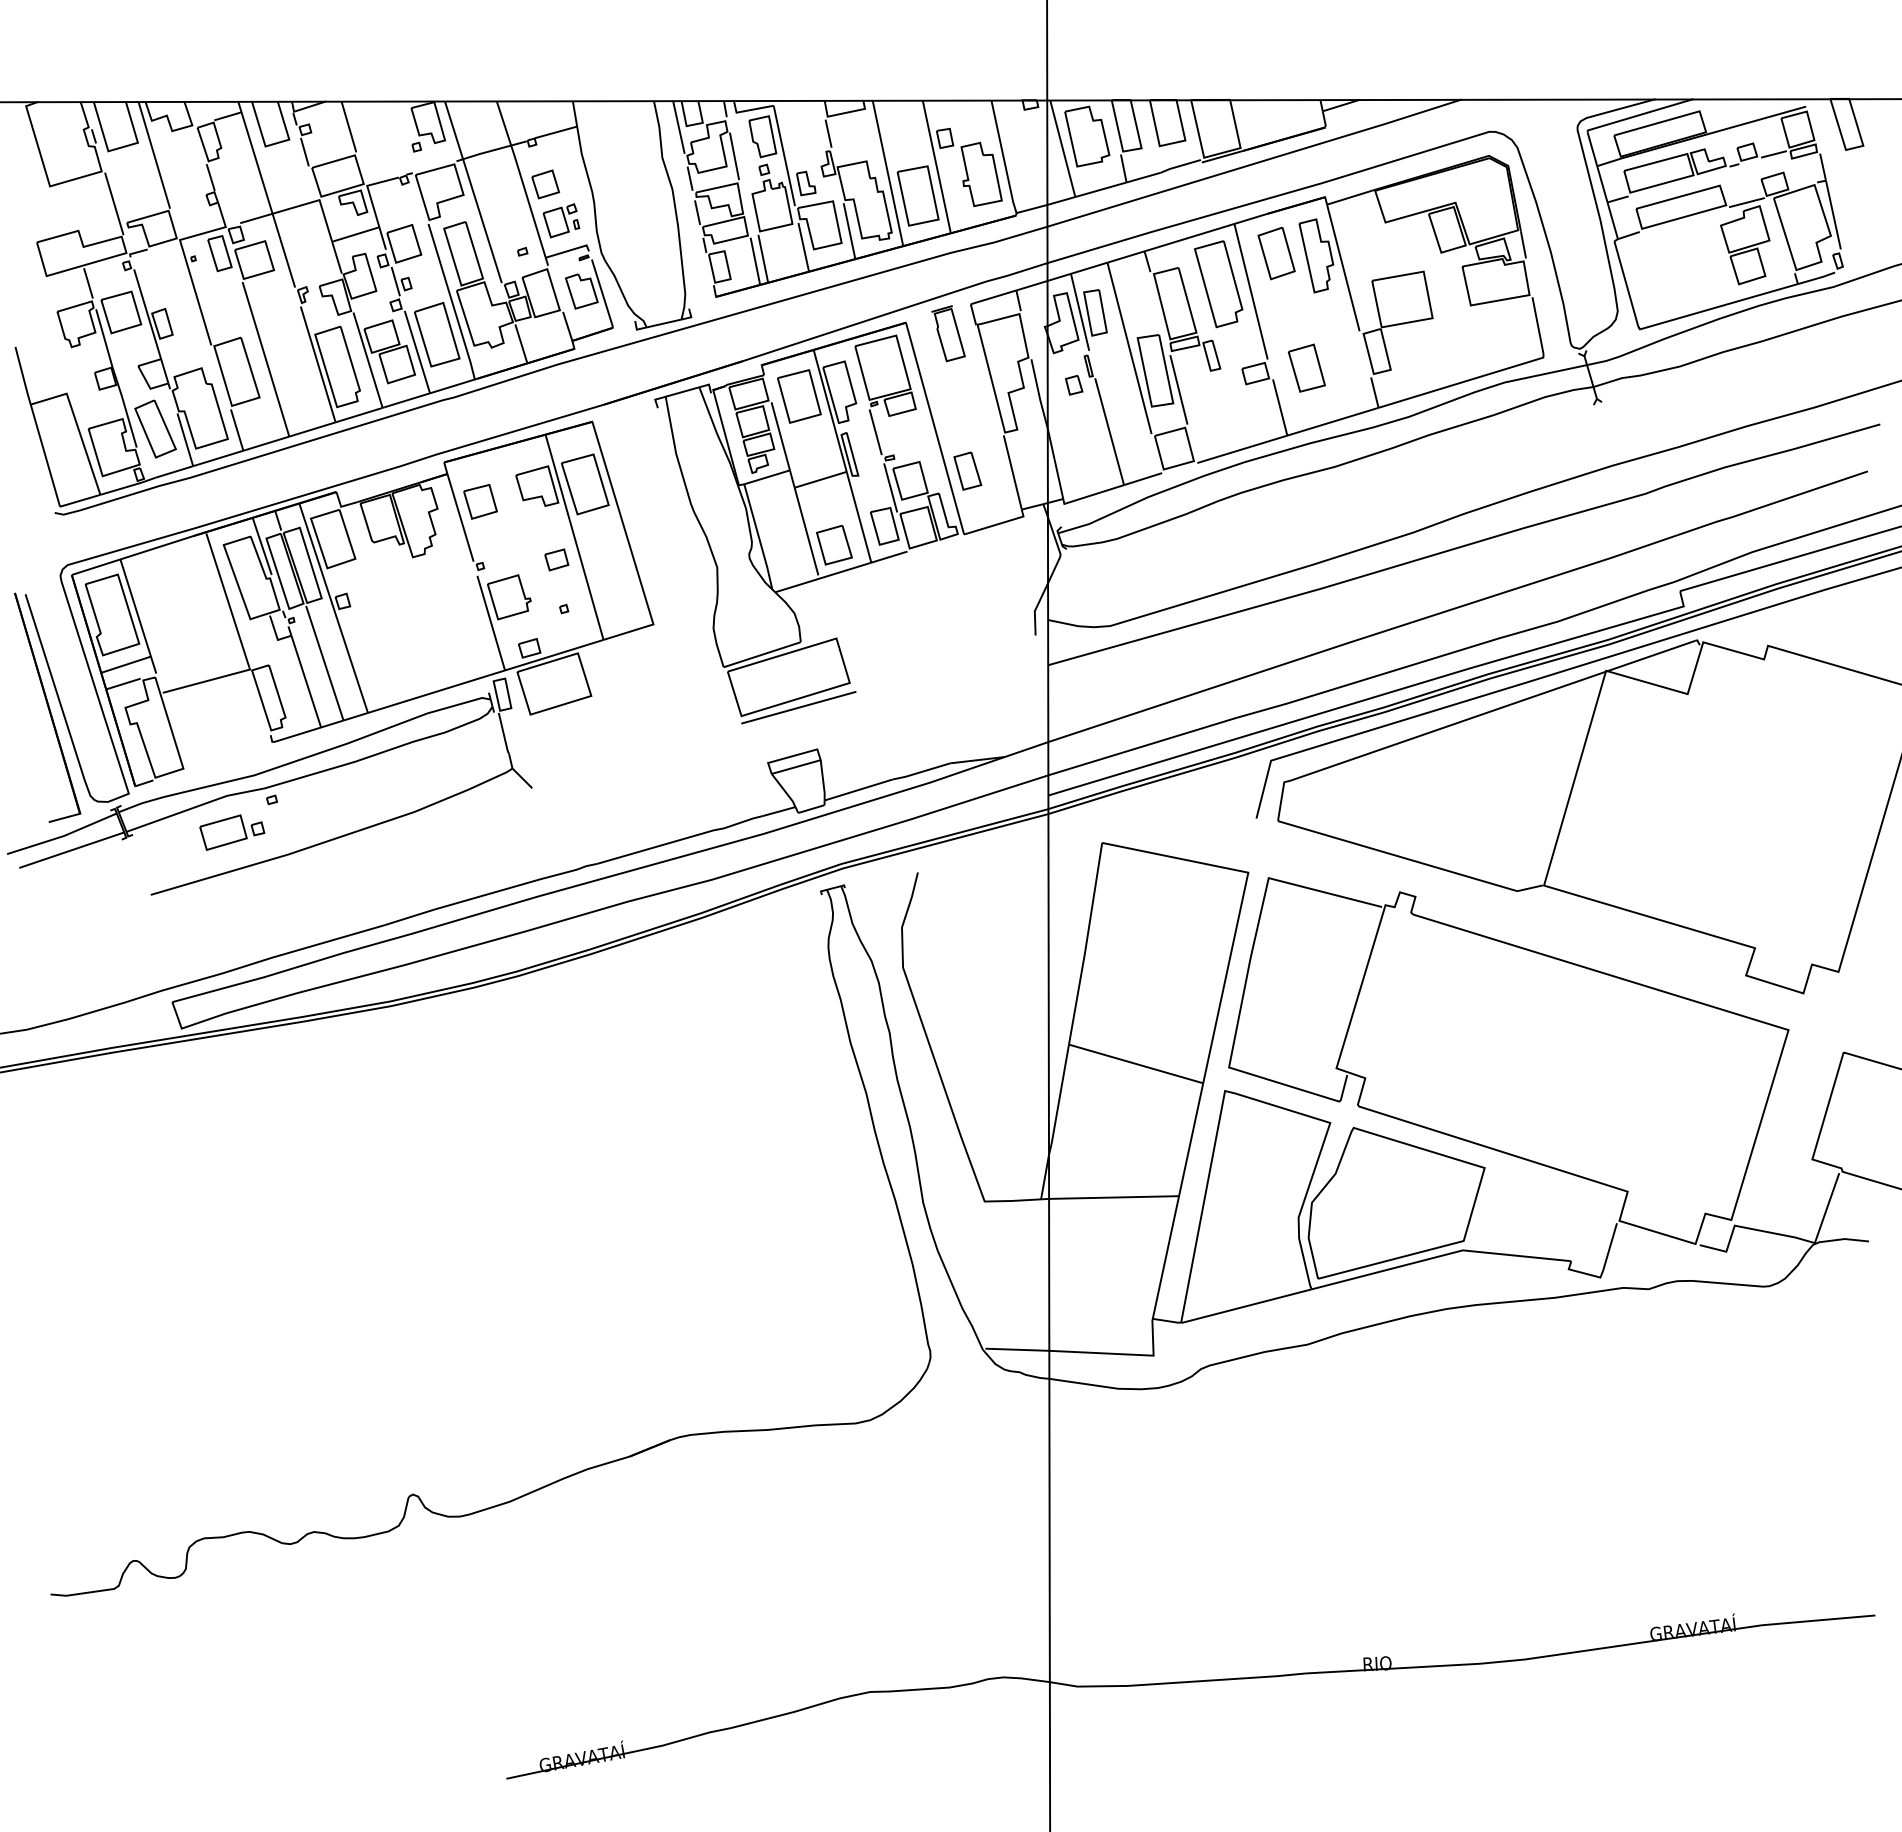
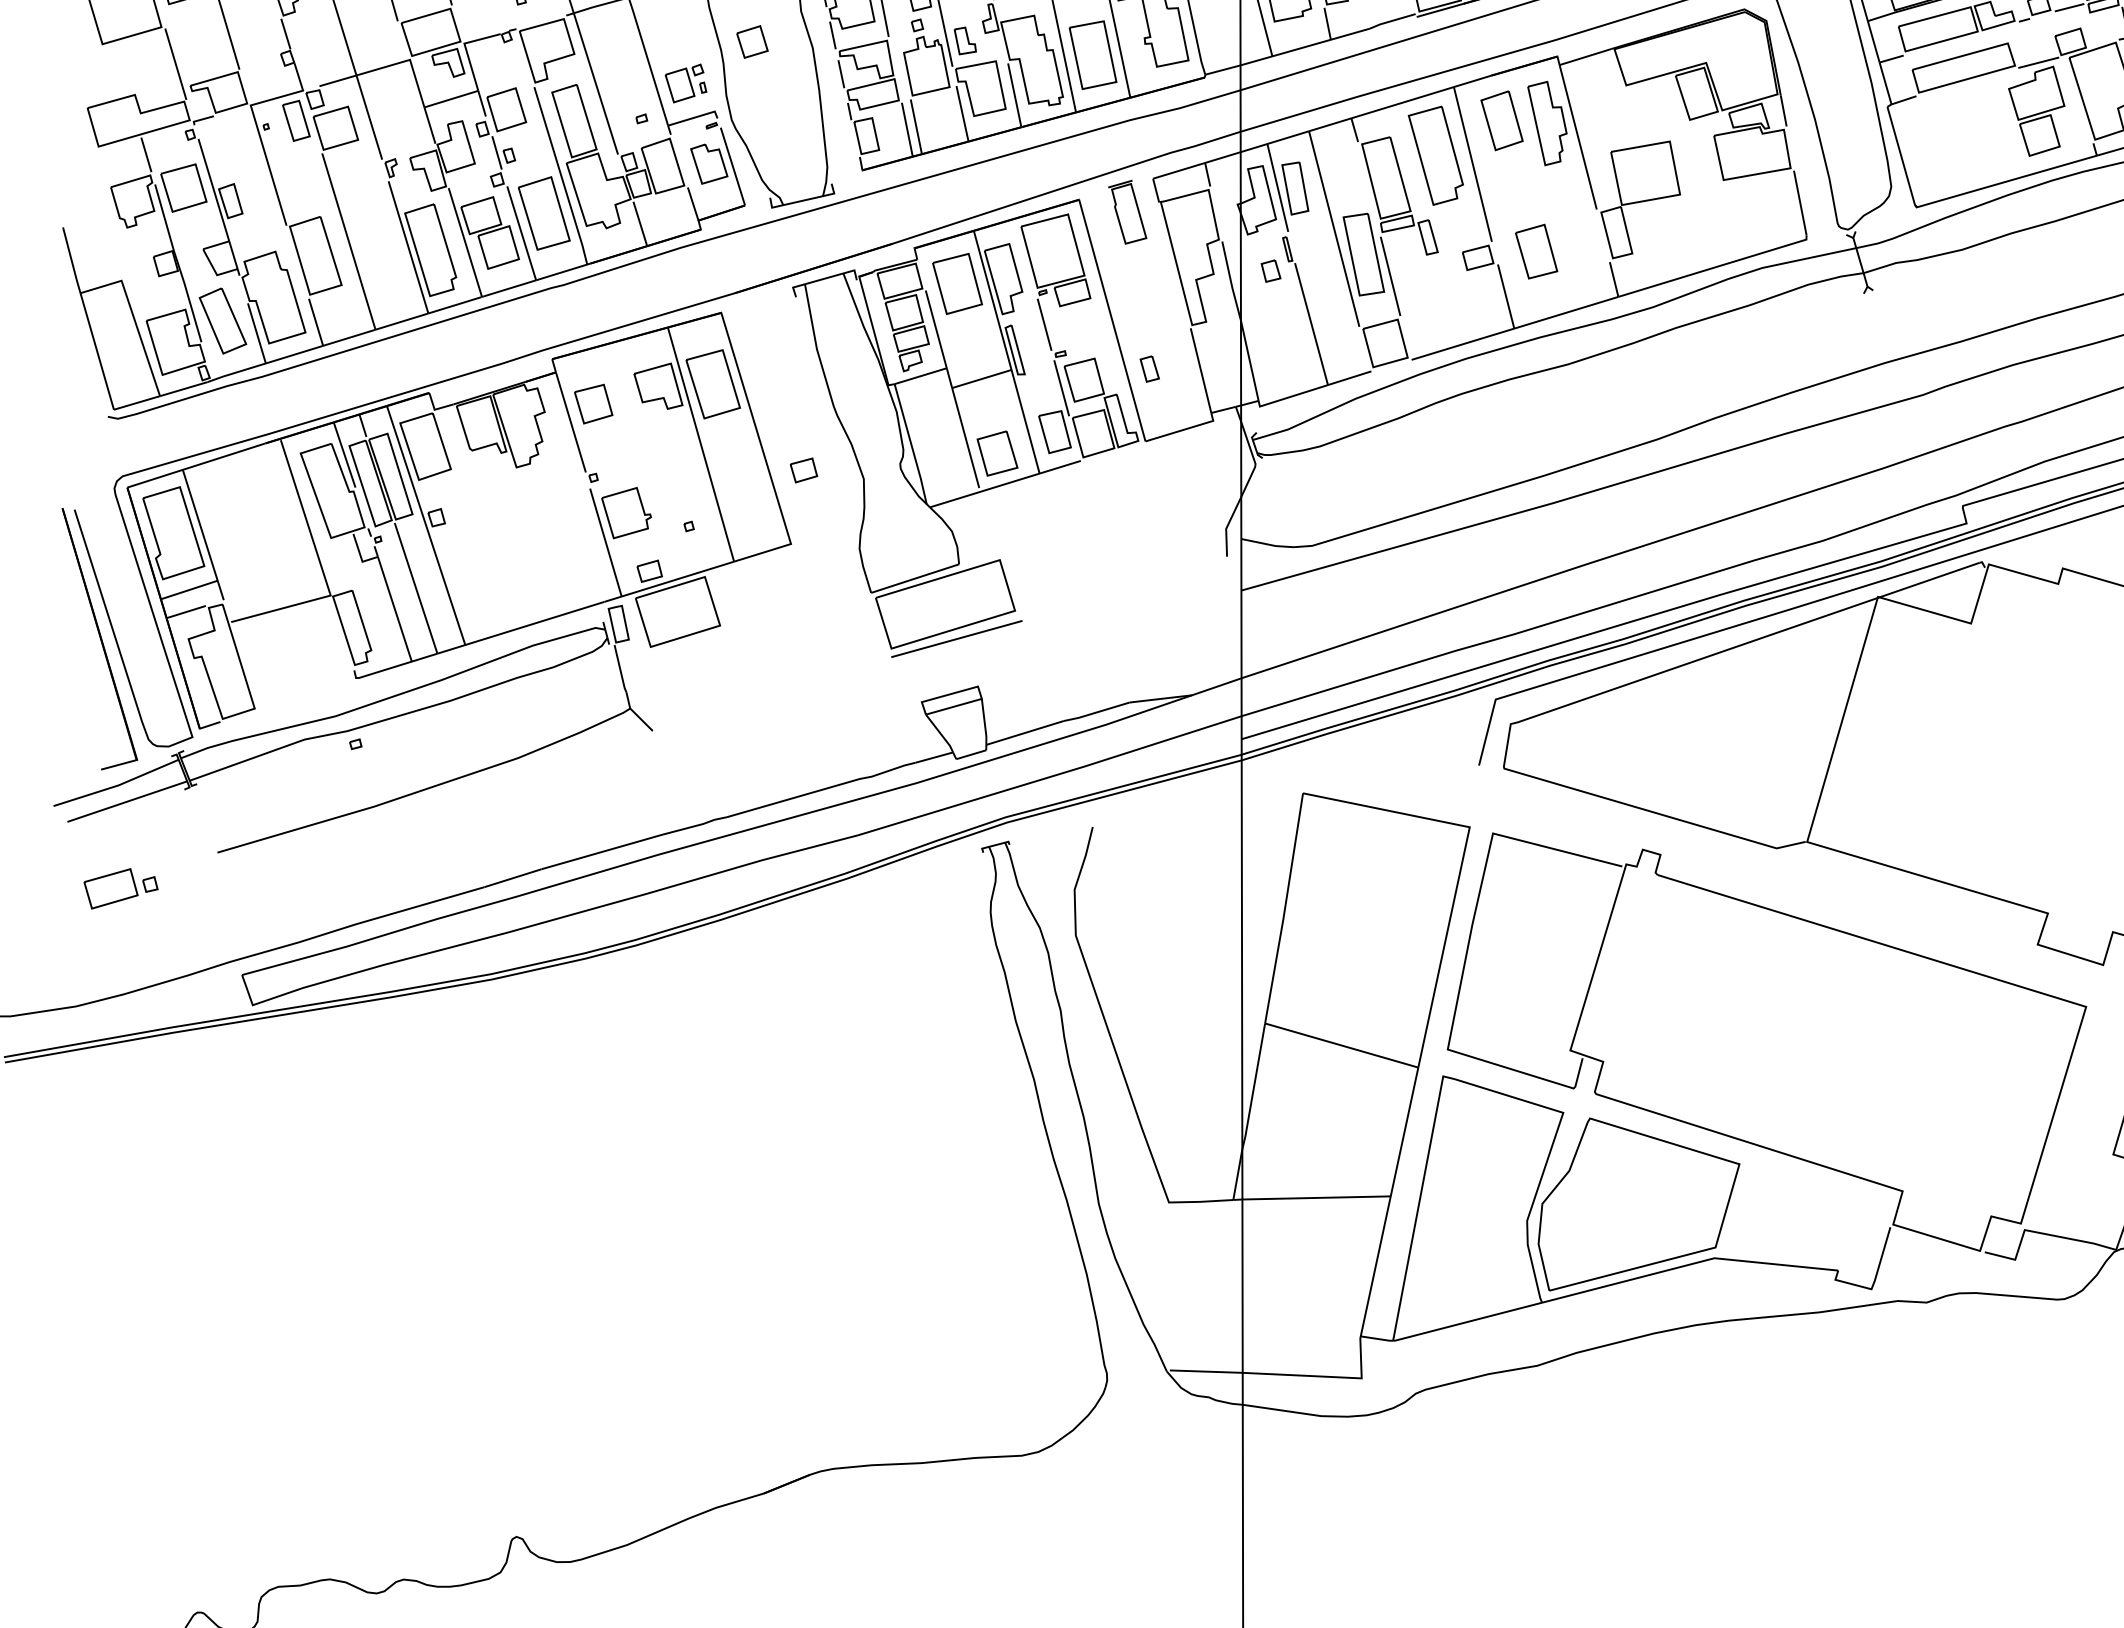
part: (545, 184) -> (752, 42), moved
part: (967, 470) -> (1149, 368), size x0.6
part: (556, 559) -> (803, 469), moved
part: (232, 832) -> (121, 888), moved

